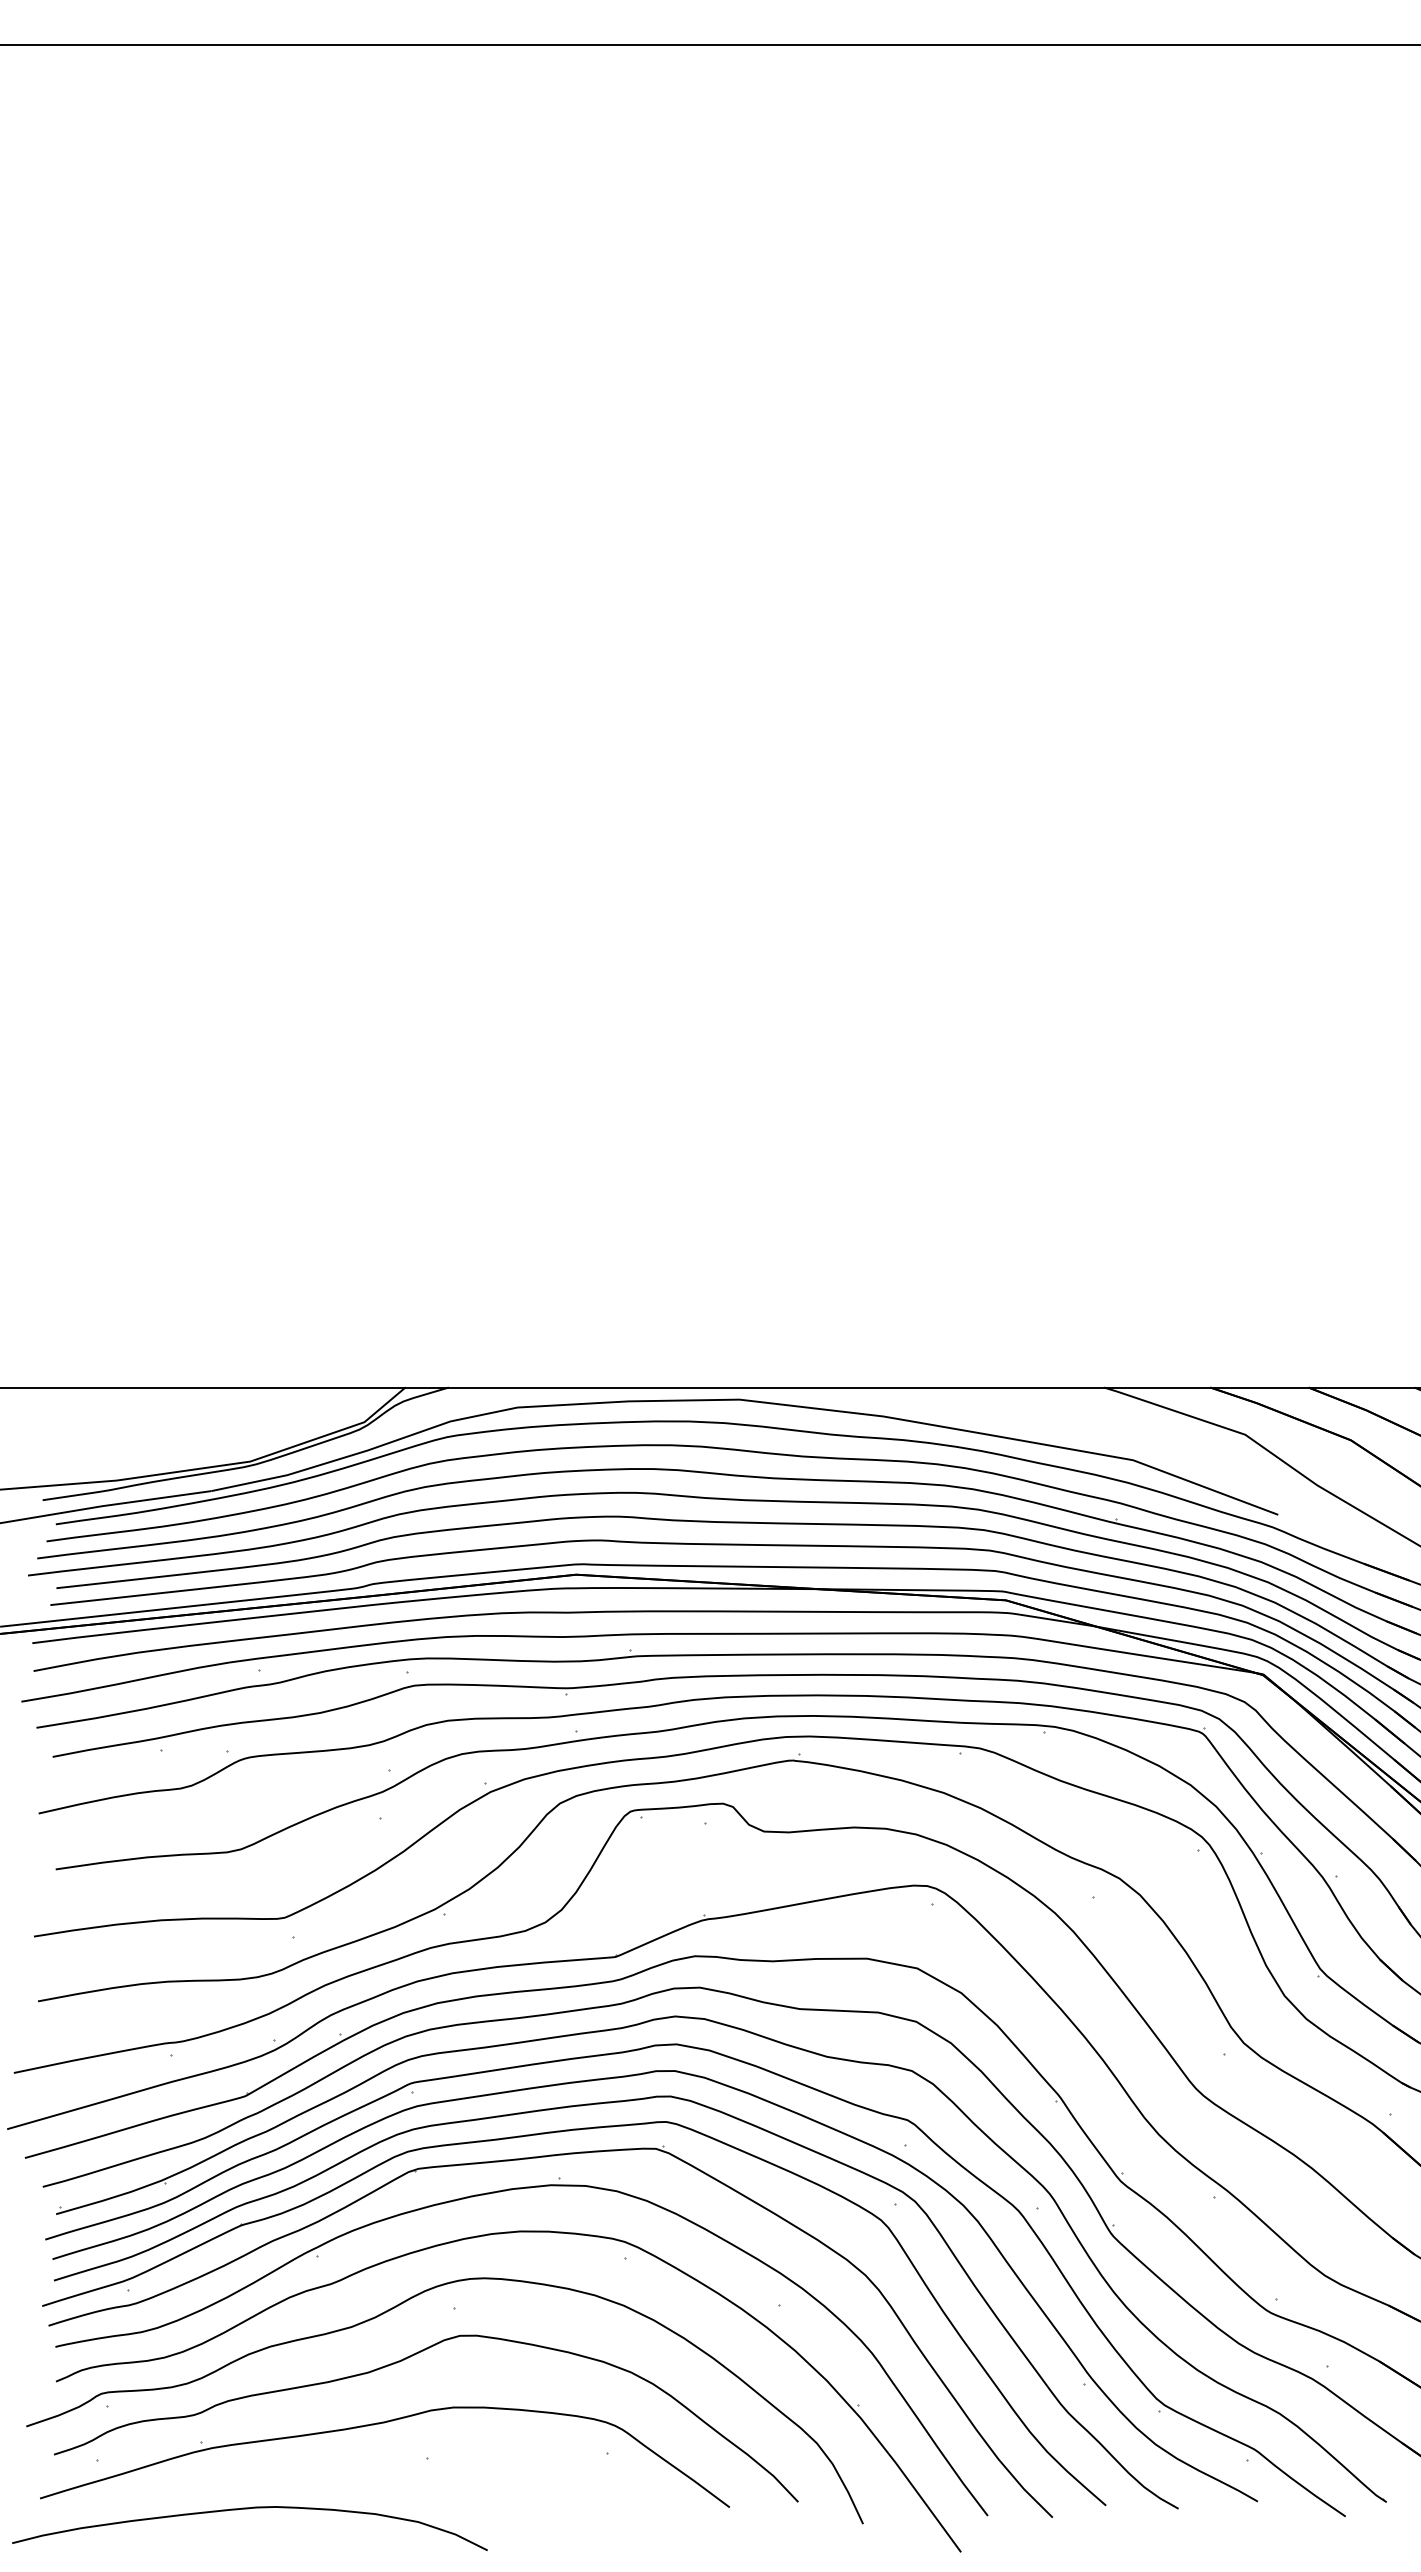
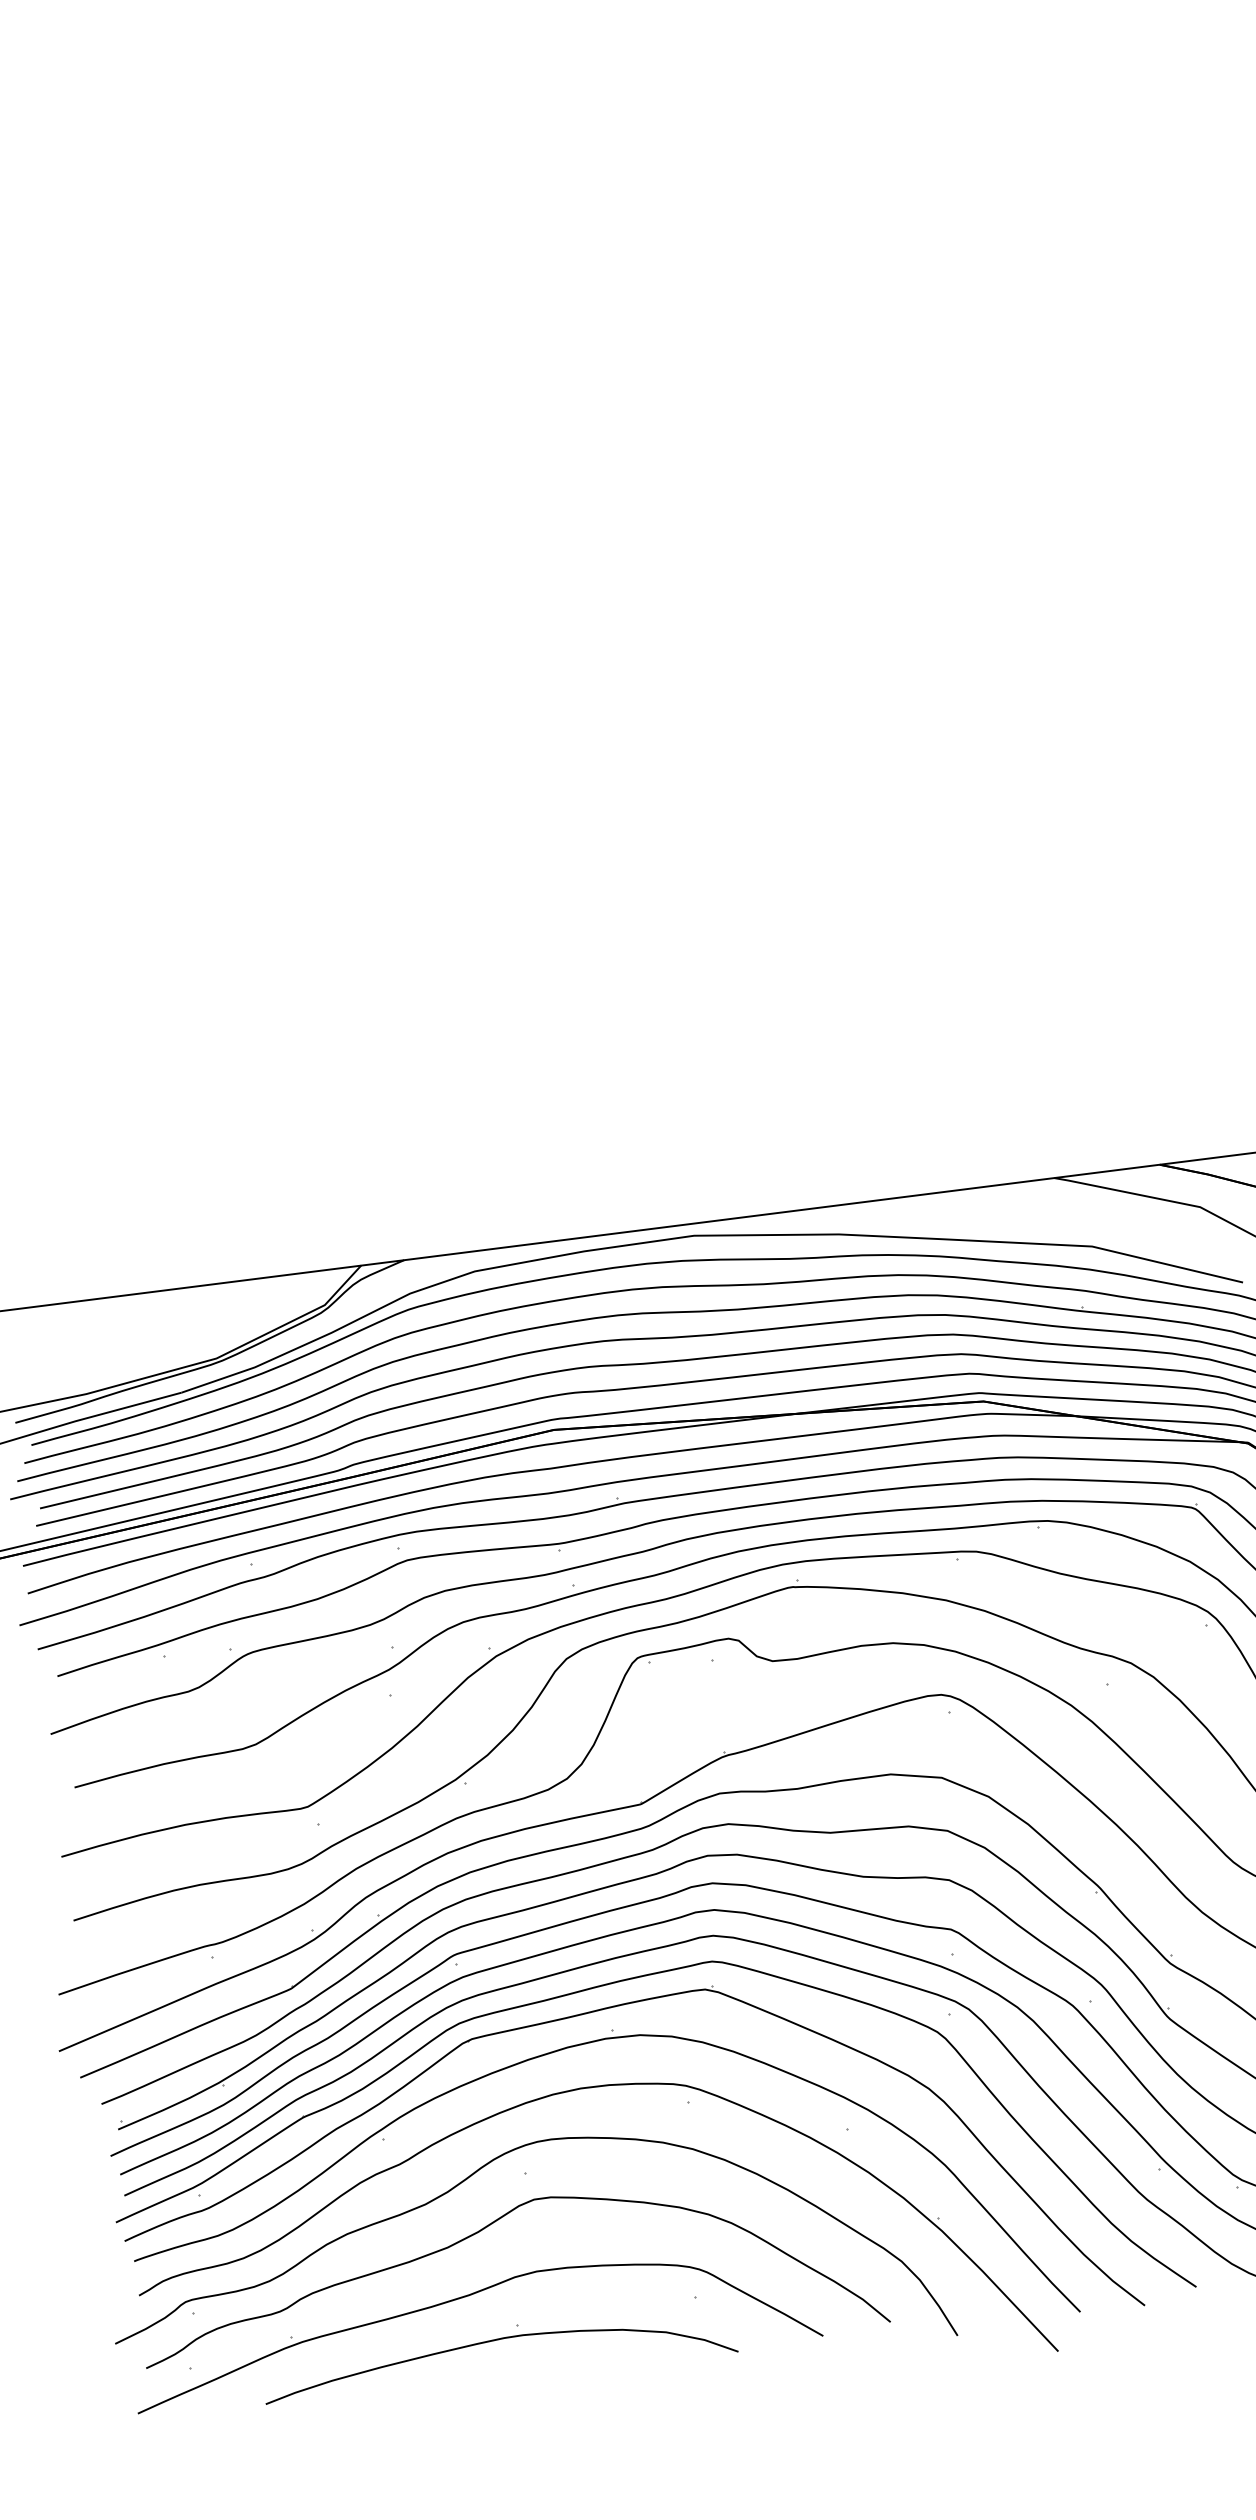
curve: (248, 2509) -> (496, 2341), moved

